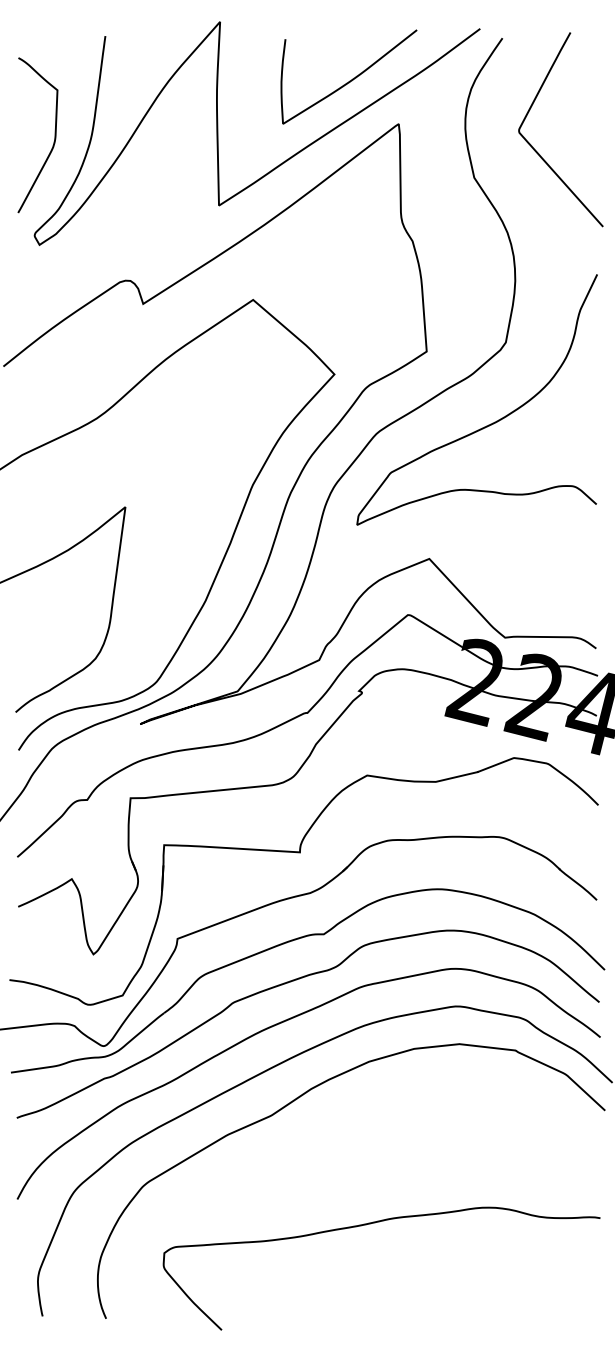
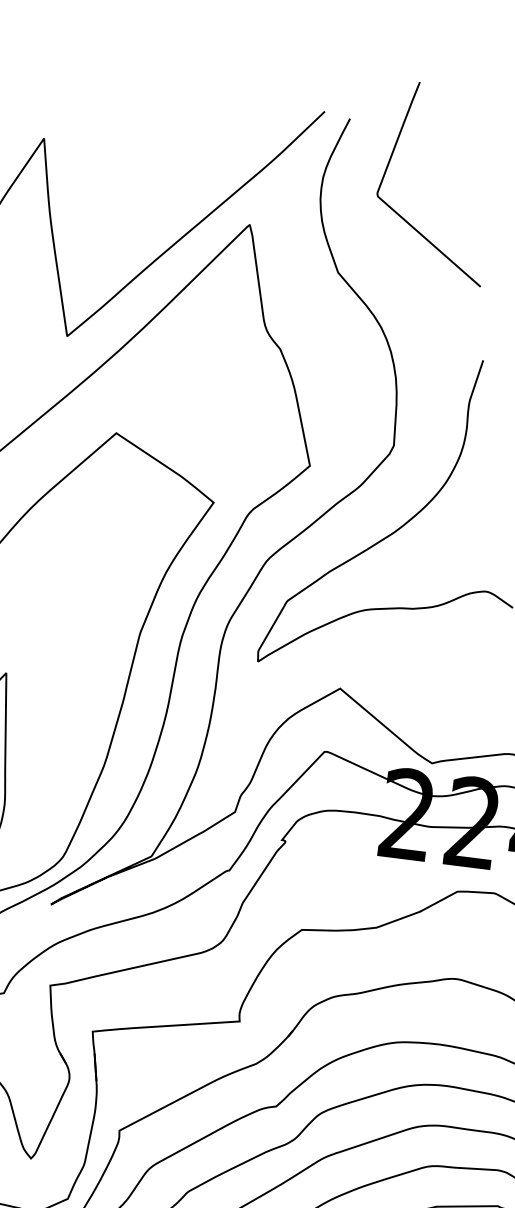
curve: (349, 80) -> (191, 184), removed
curve: (537, 151) -> (400, 214), moved

